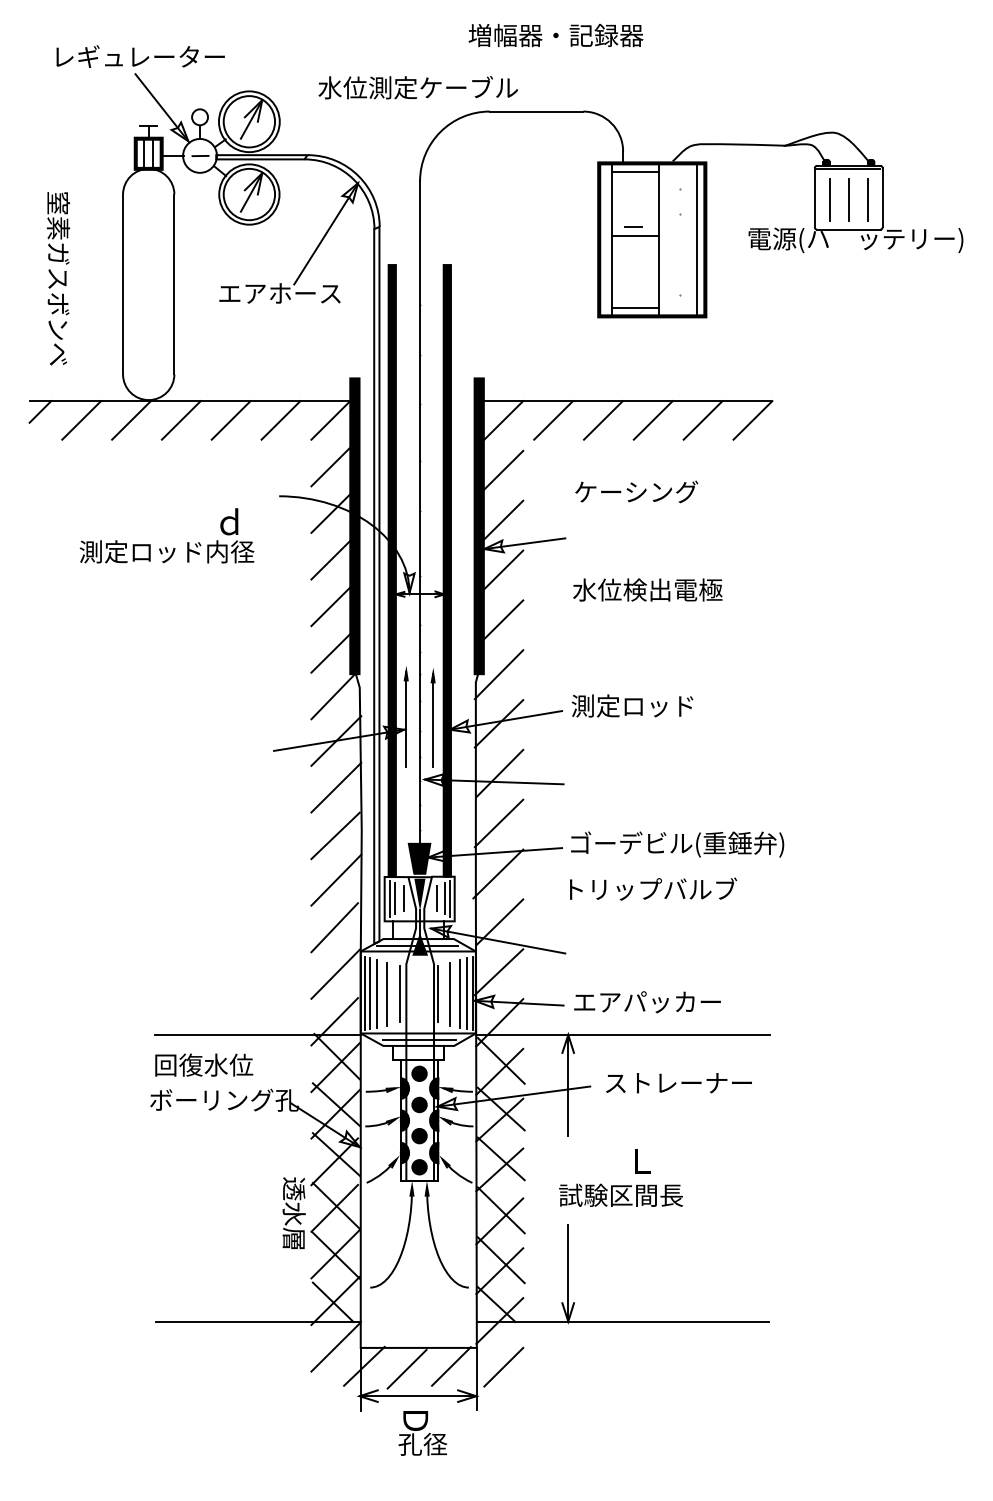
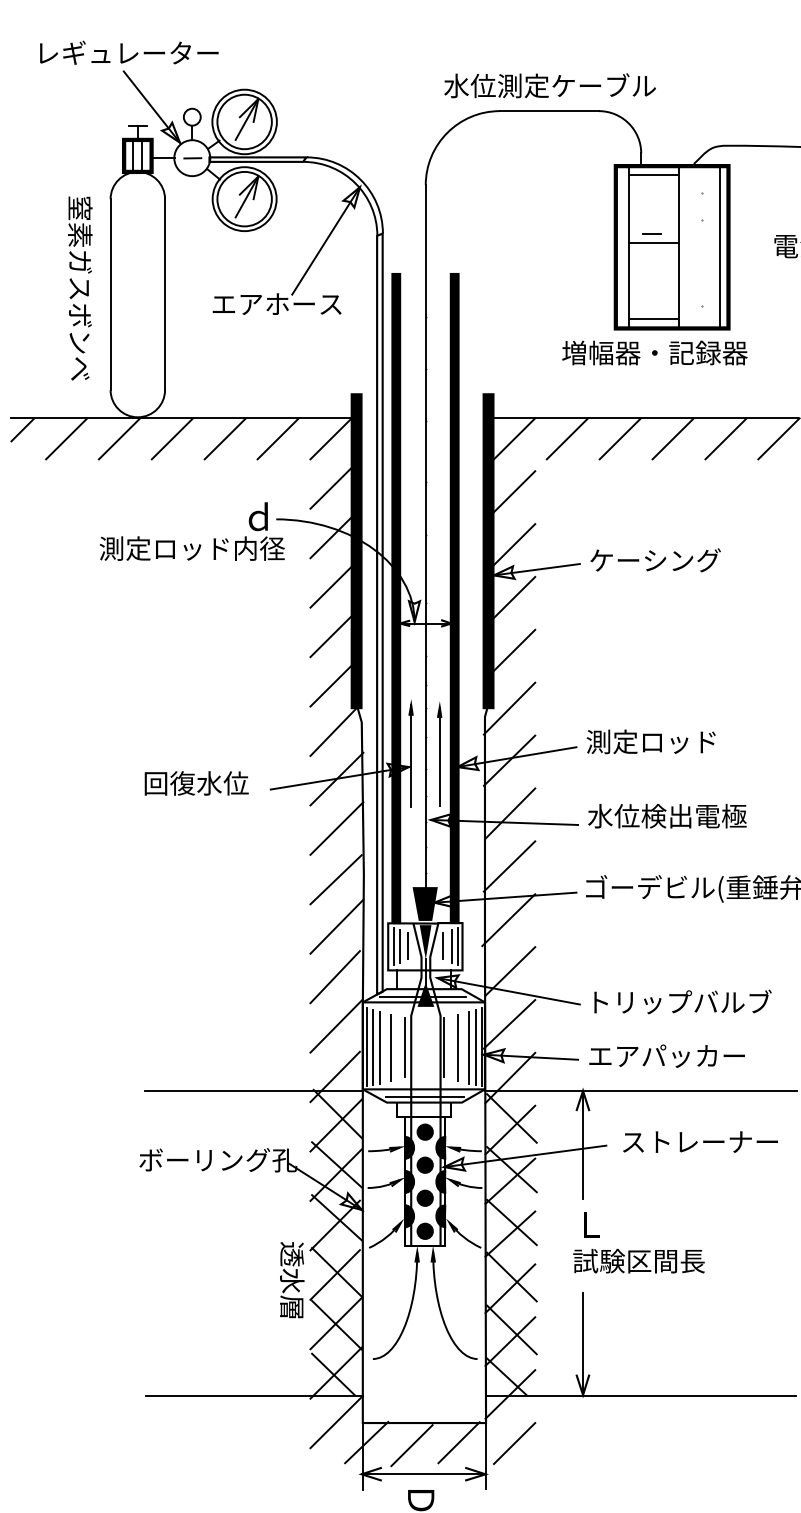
text: (555, 35) -> (654, 352), moved
text: (417, 87) -> (549, 85), moved
text: (58, 278) -> (80, 288), moved
text: (636, 491) -> (655, 559), moved
text: (166, 535) -> (191, 531), moved
text: (647, 589) -> (667, 815), moved
text: (653, 888) -> (683, 1001), moved
text: (204, 1064) -> (197, 782), moved
text: (642, 1161) -> (591, 1225), moved

